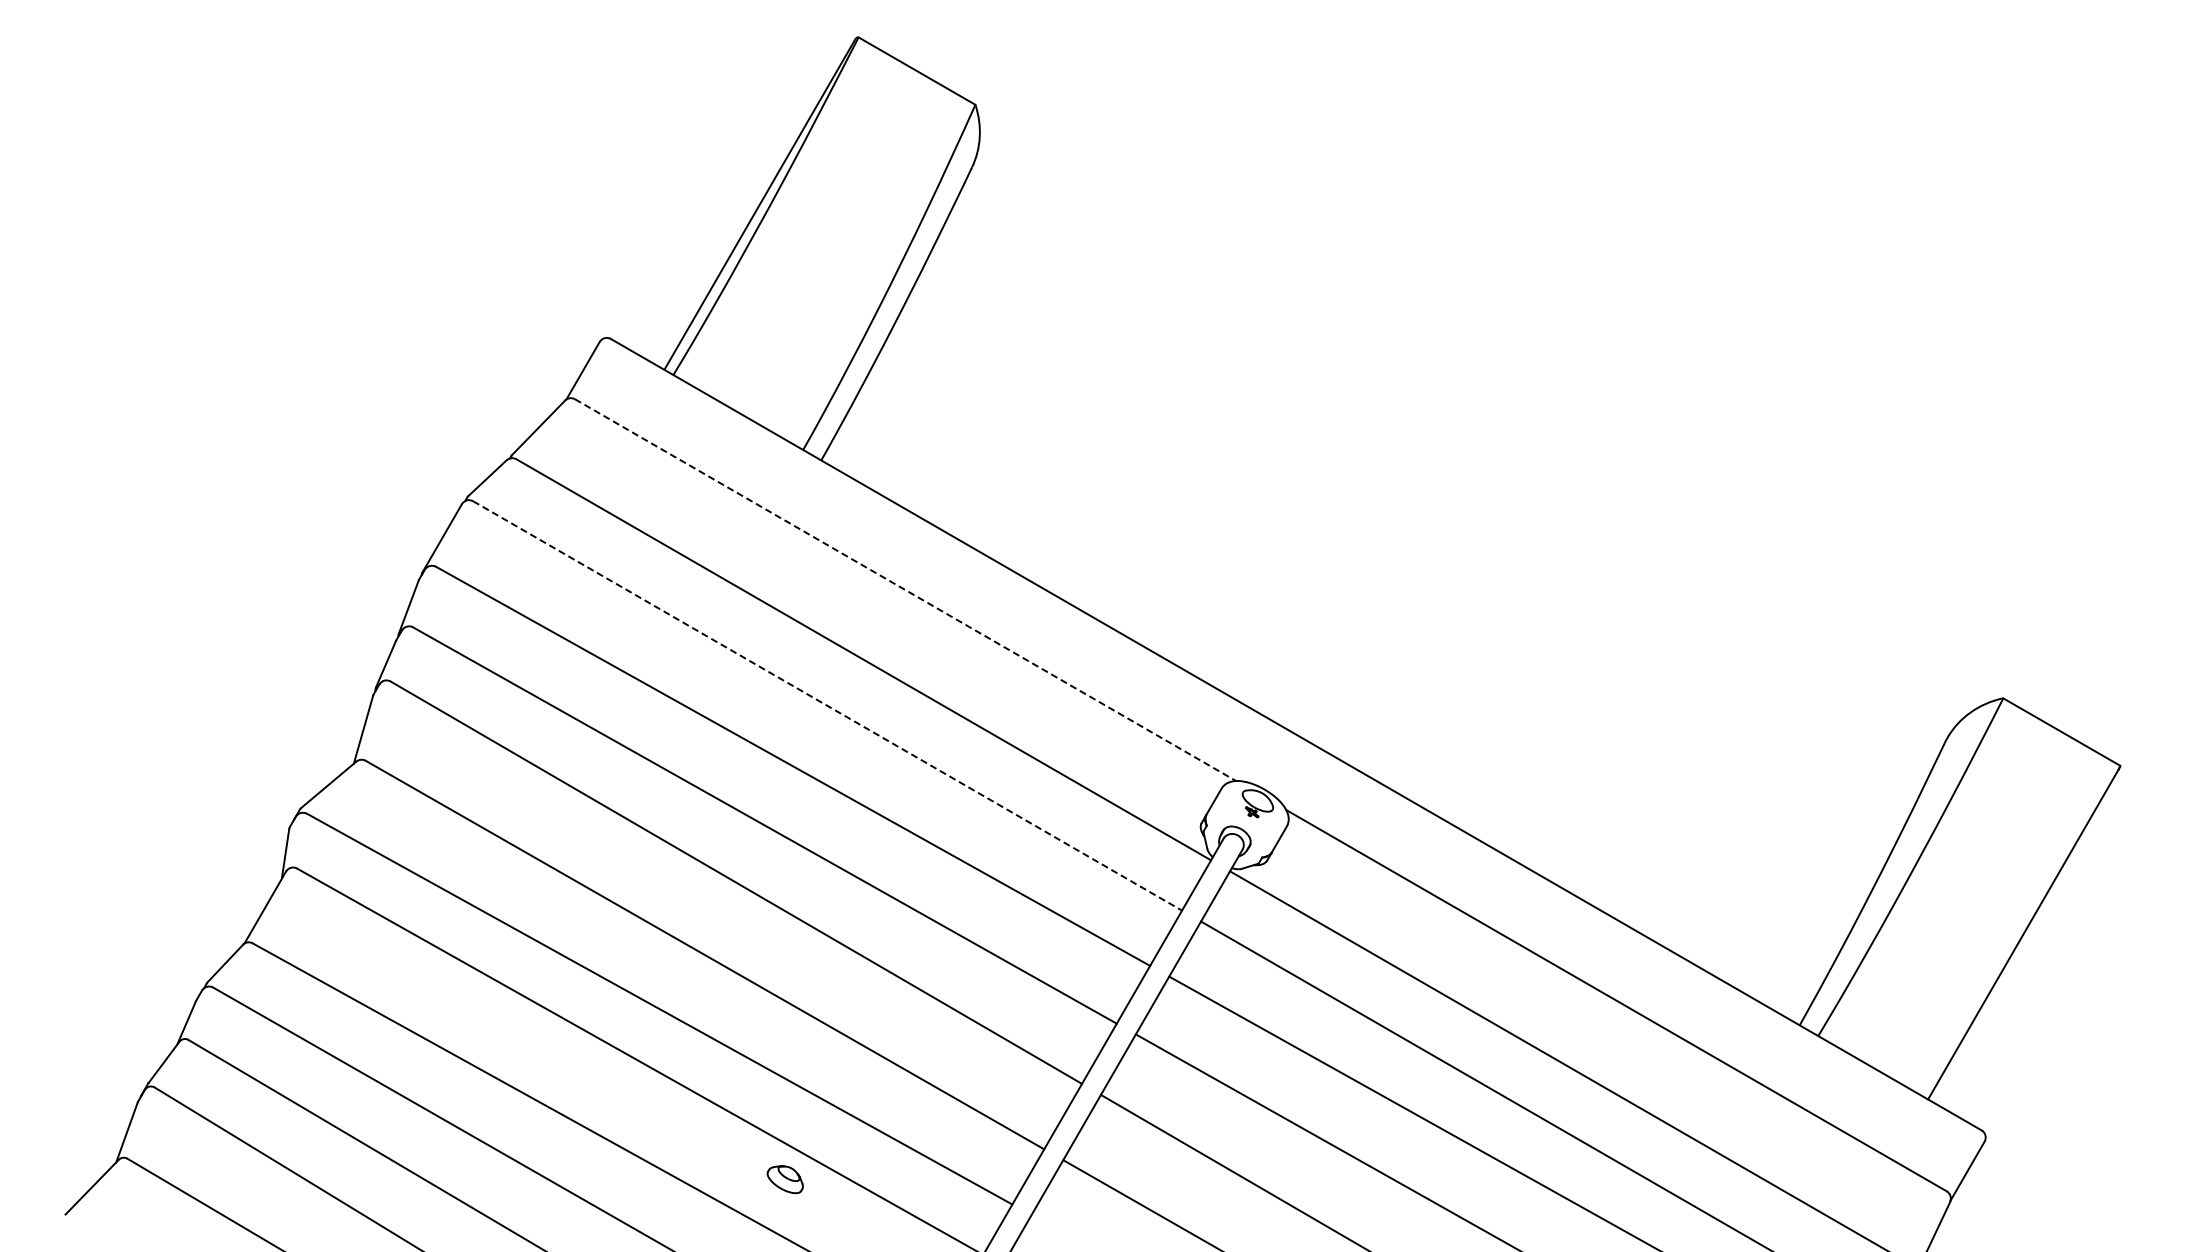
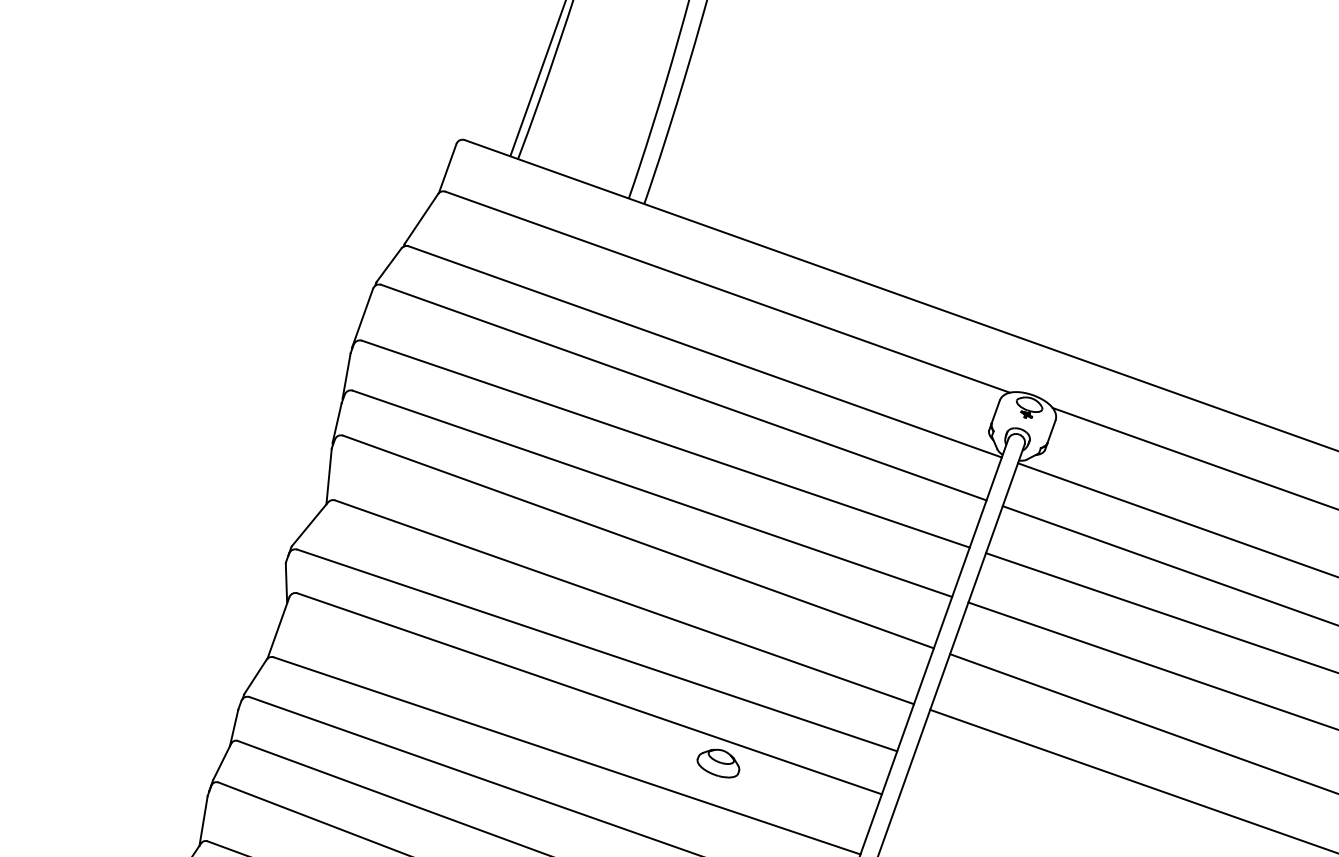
line: (905, 590) -> (727, 292), dashed -> solid
line: (828, 706) -> (684, 392), dashed -> solid
part: (785, 1179) -> (718, 764), size x1.43

